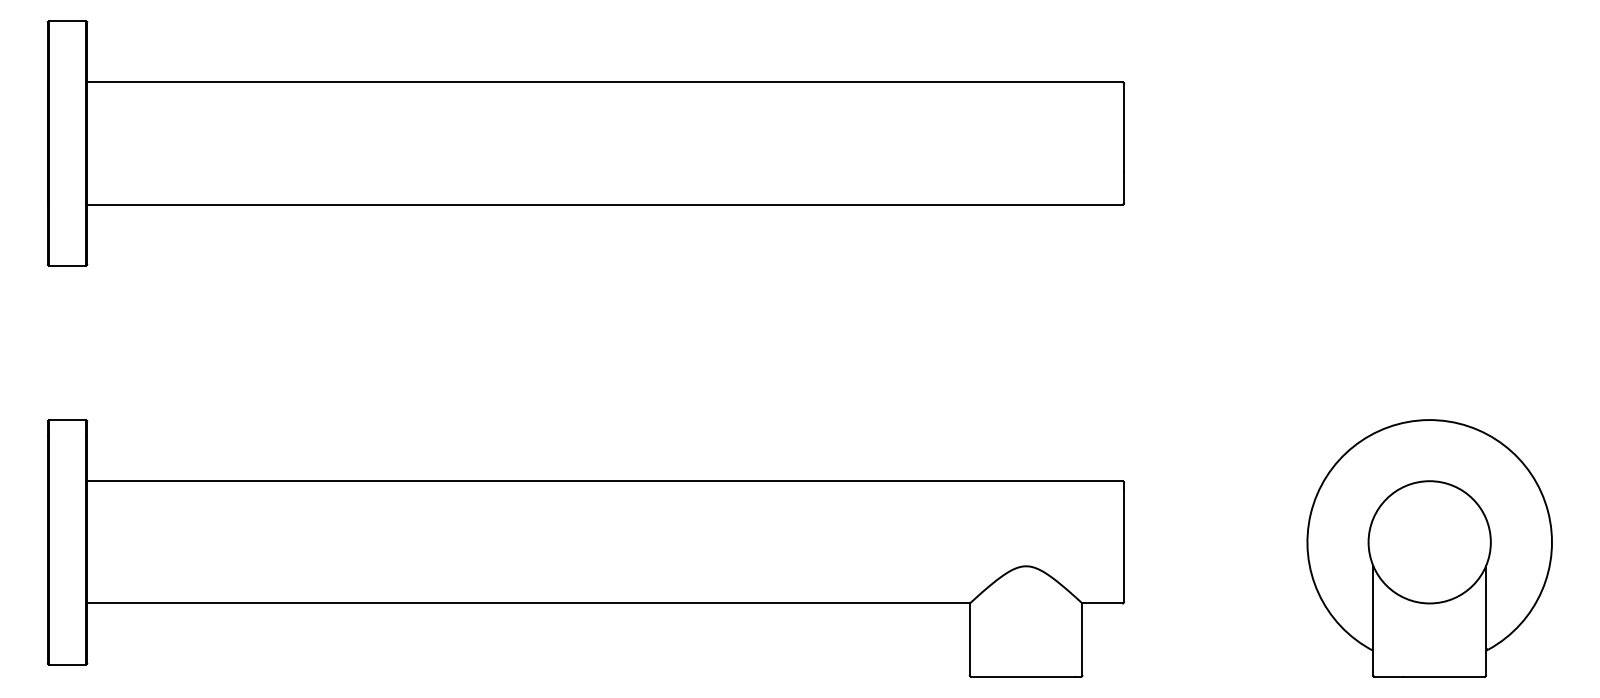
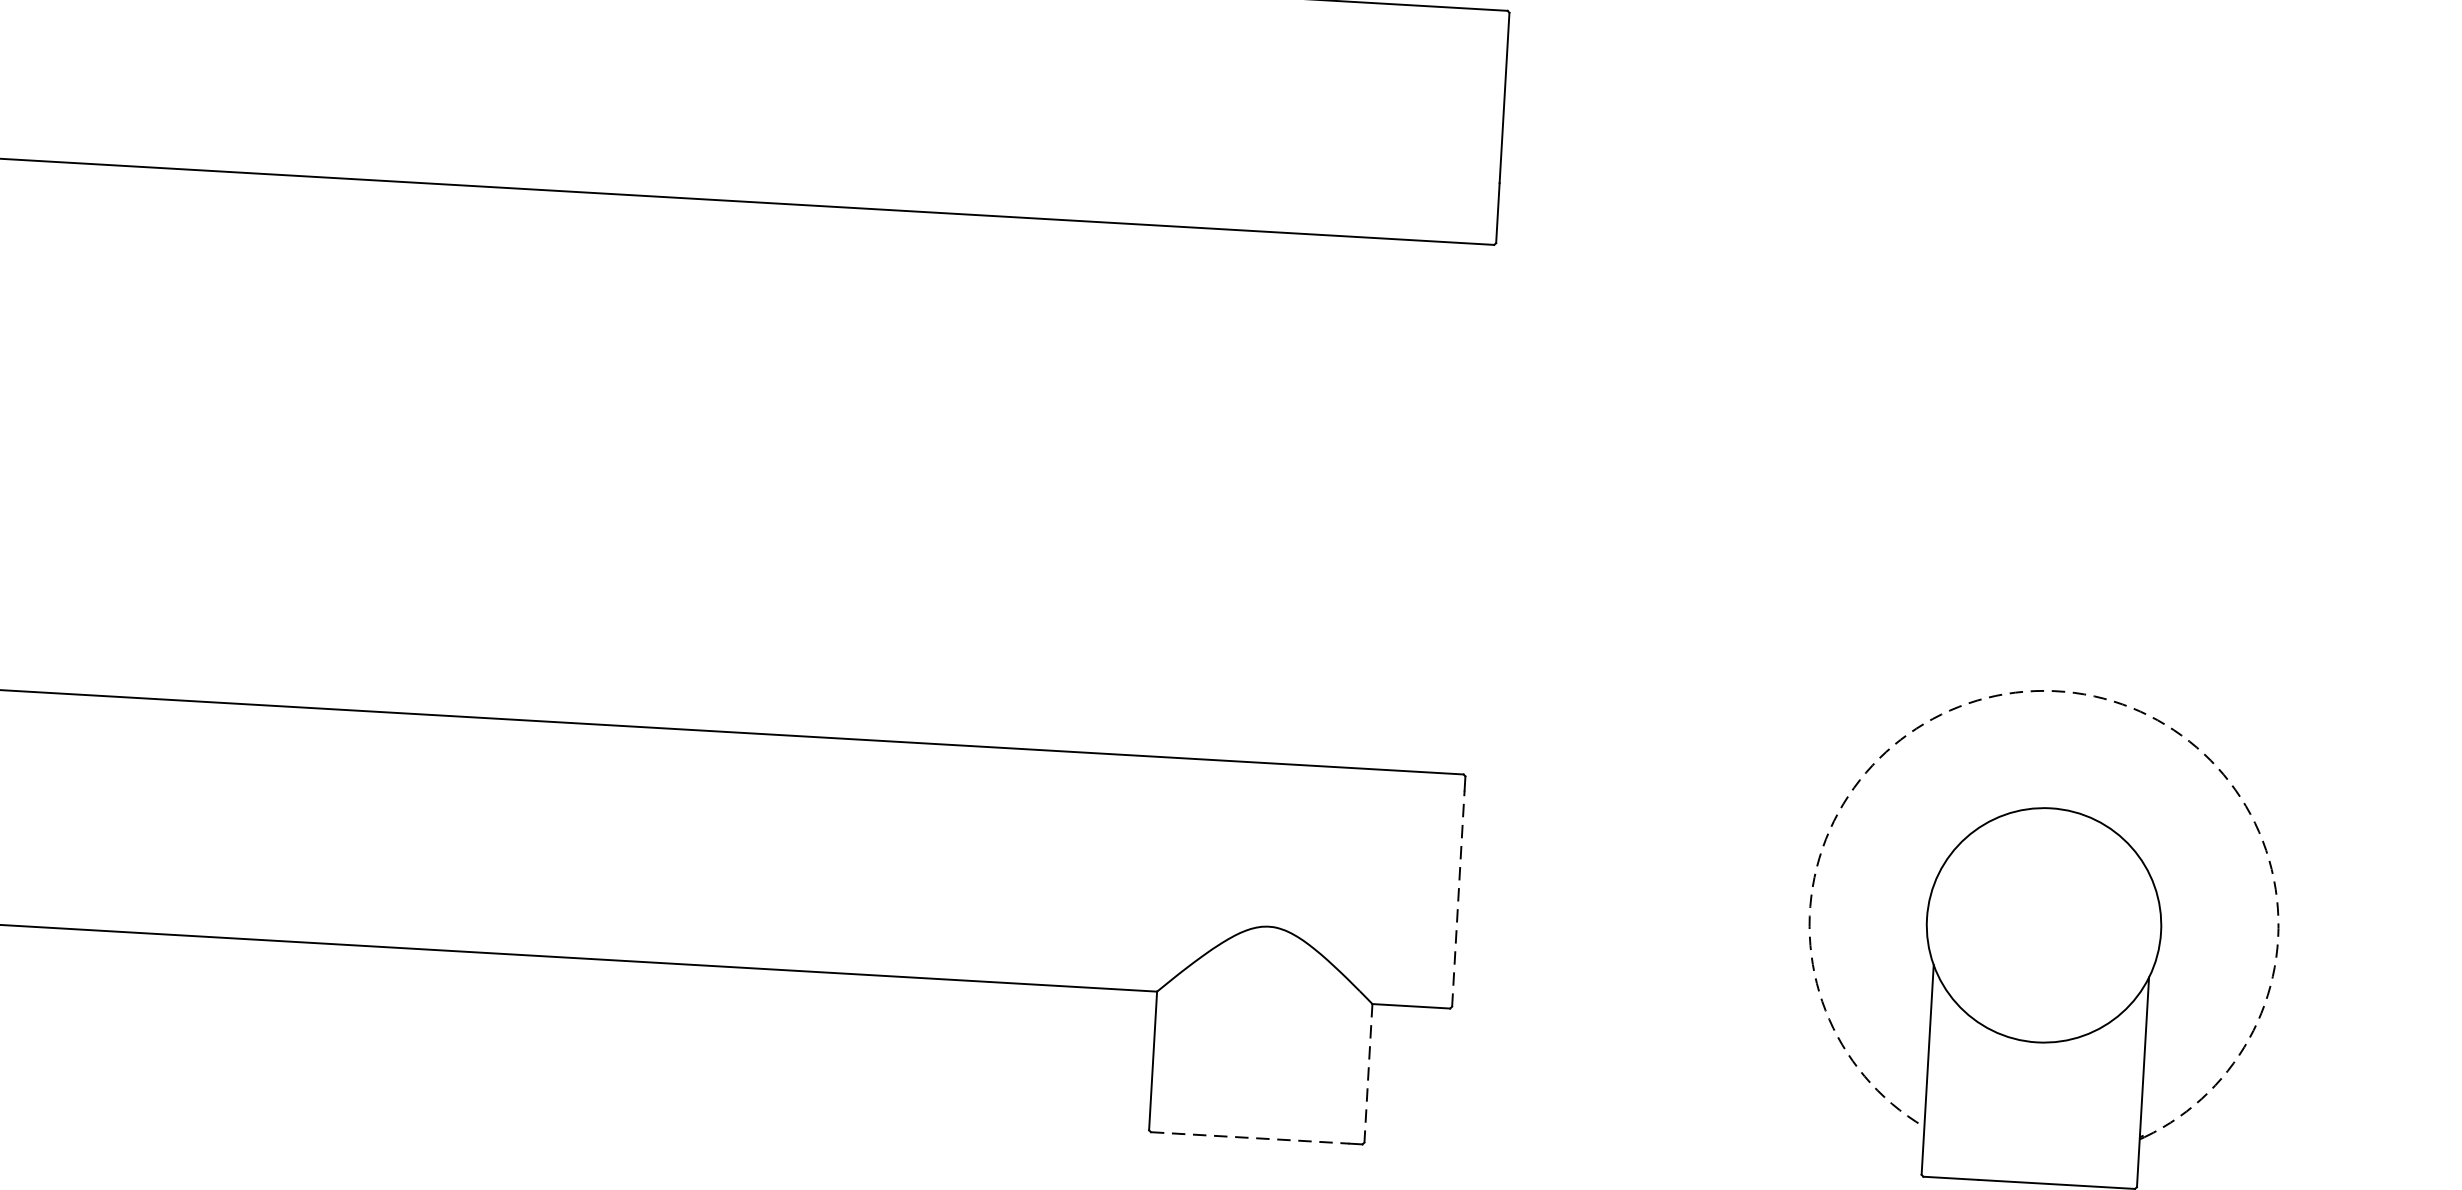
arc: (1428, 420) -> (2055, 691), solid -> dashed
line: (1123, 545) -> (1457, 897), solid -> dashed
line: (1082, 640) -> (1368, 1074), solid -> dashed
line: (1022, 676) -> (1249, 1137), solid -> dashed

